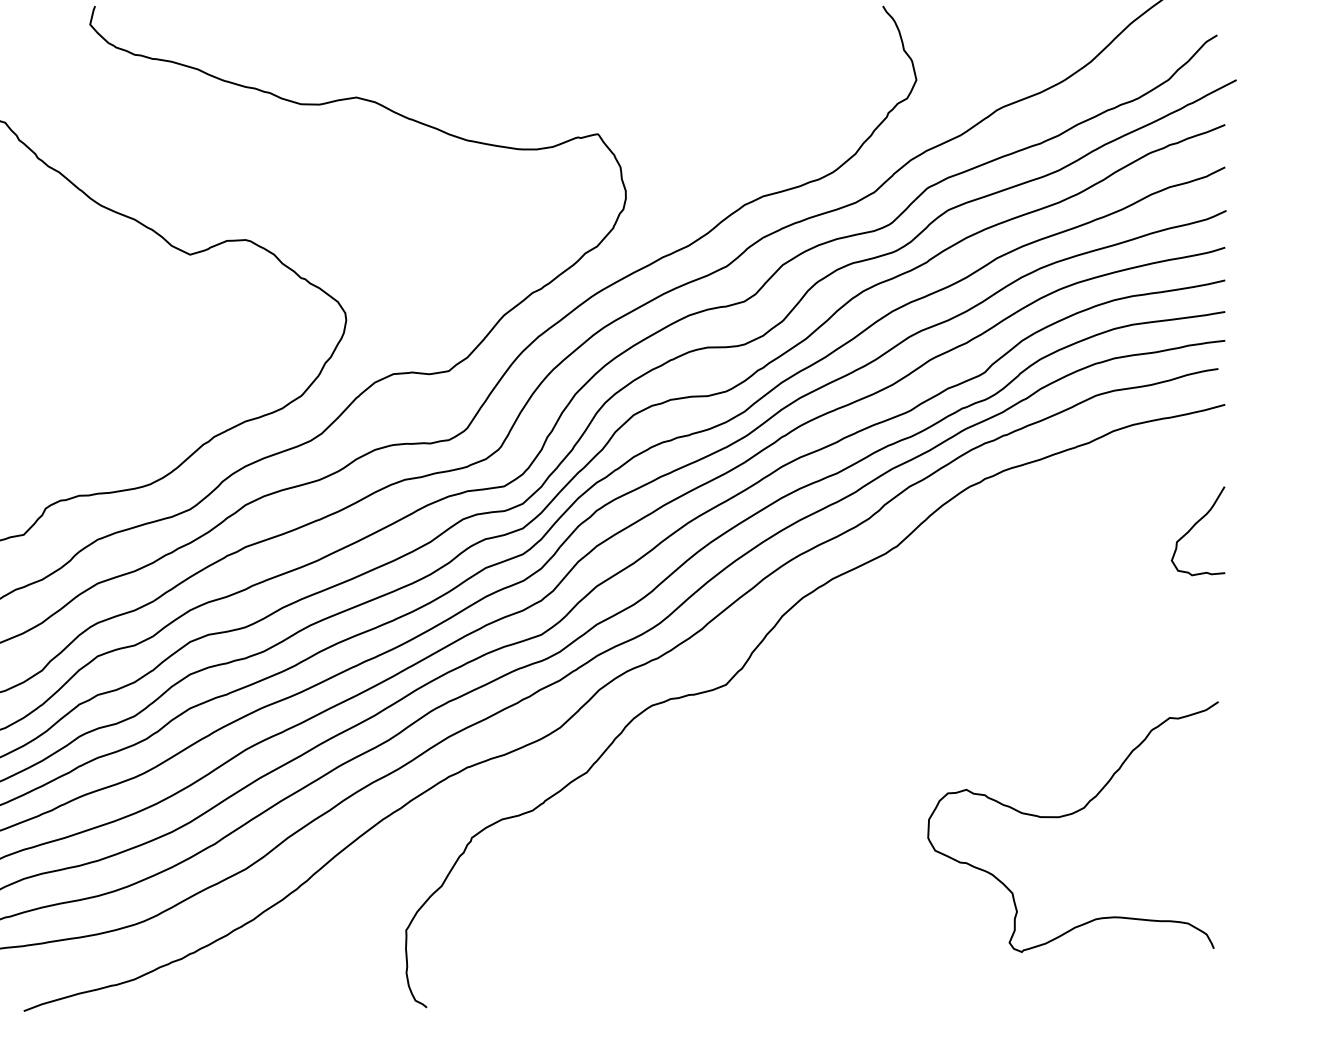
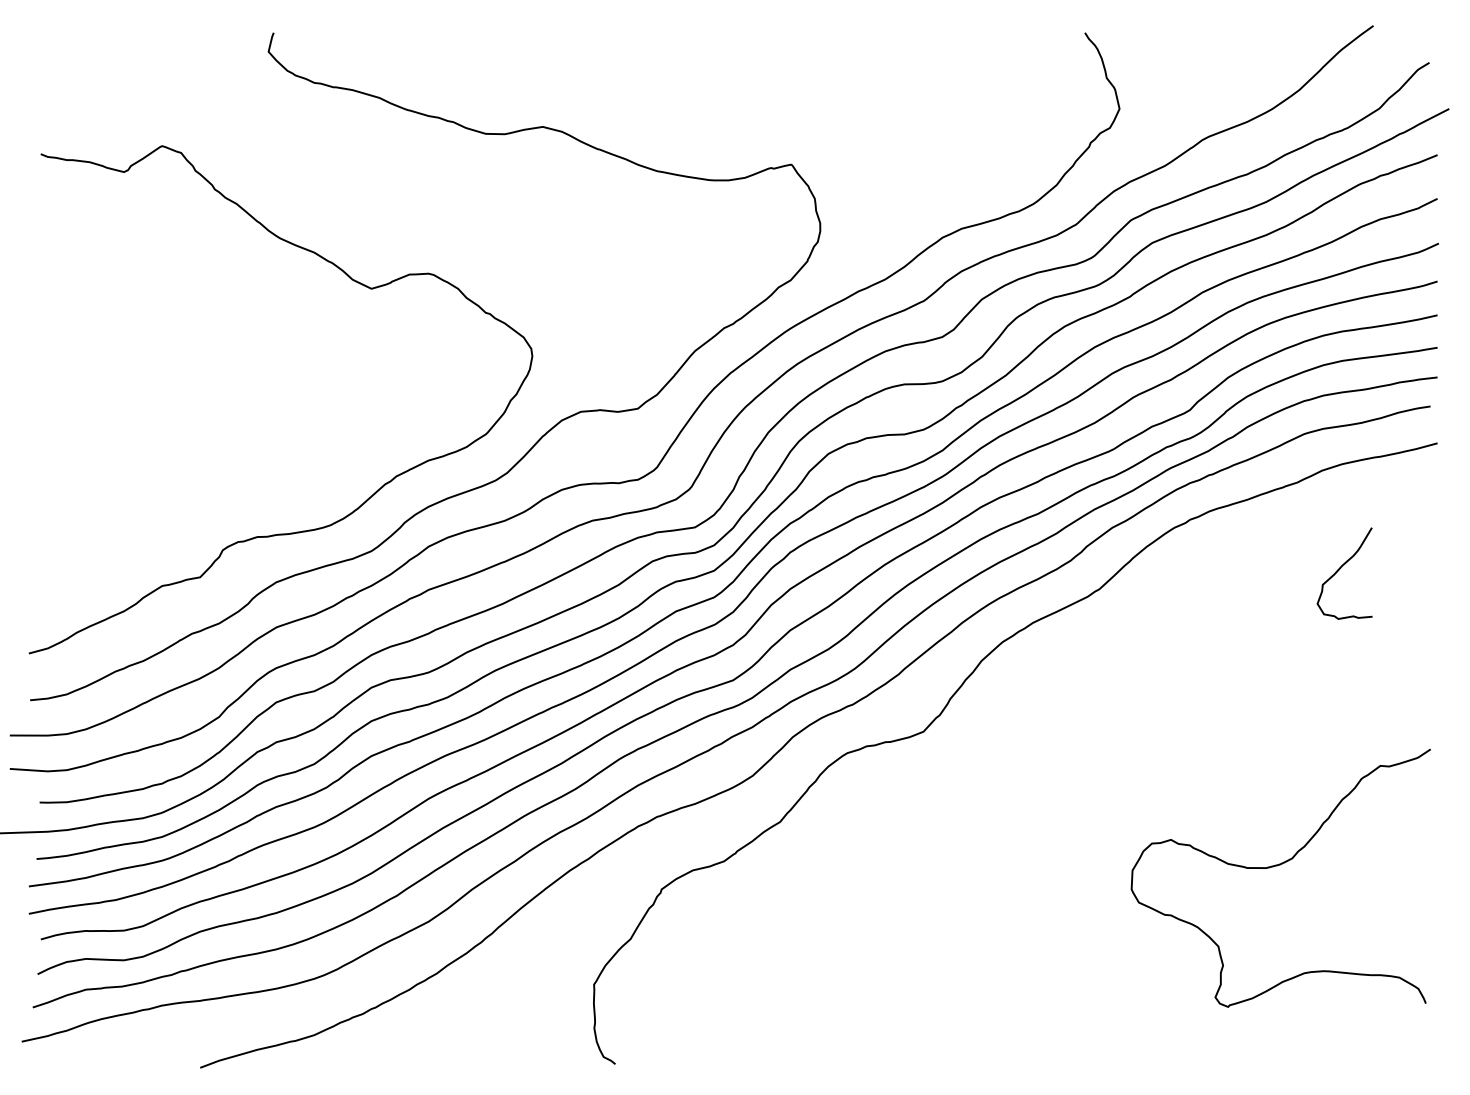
curve: (1194, 527) -> (1340, 569), moved

